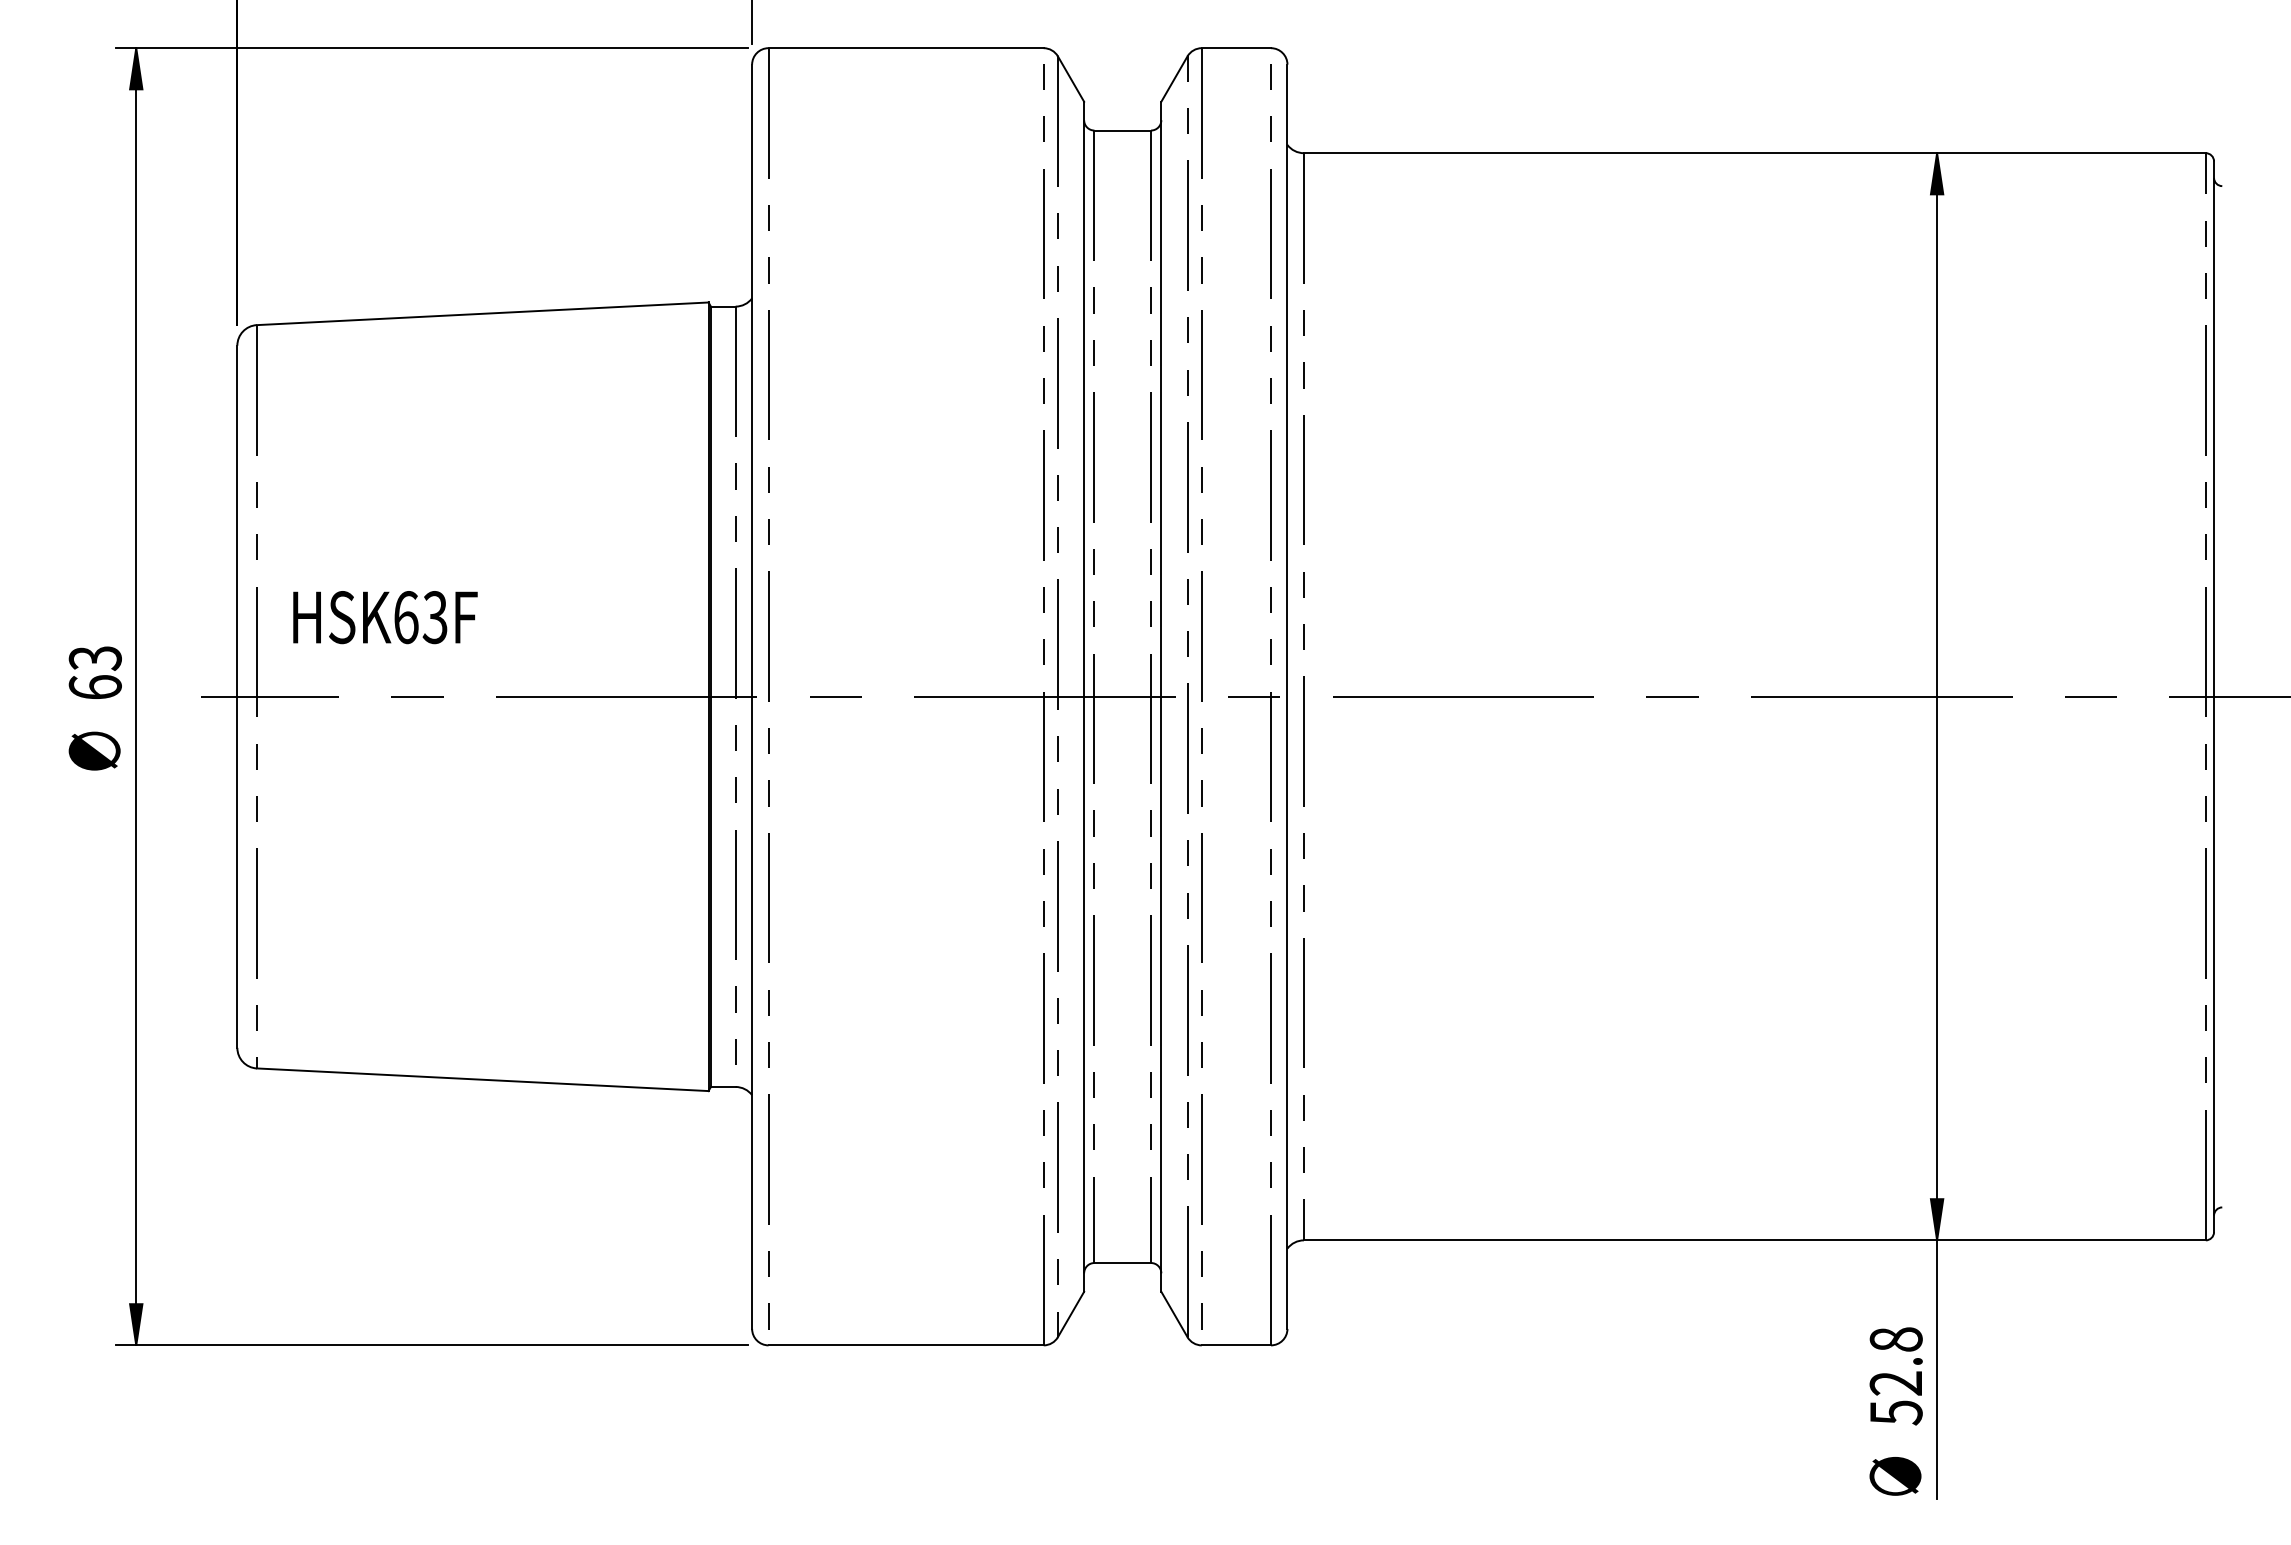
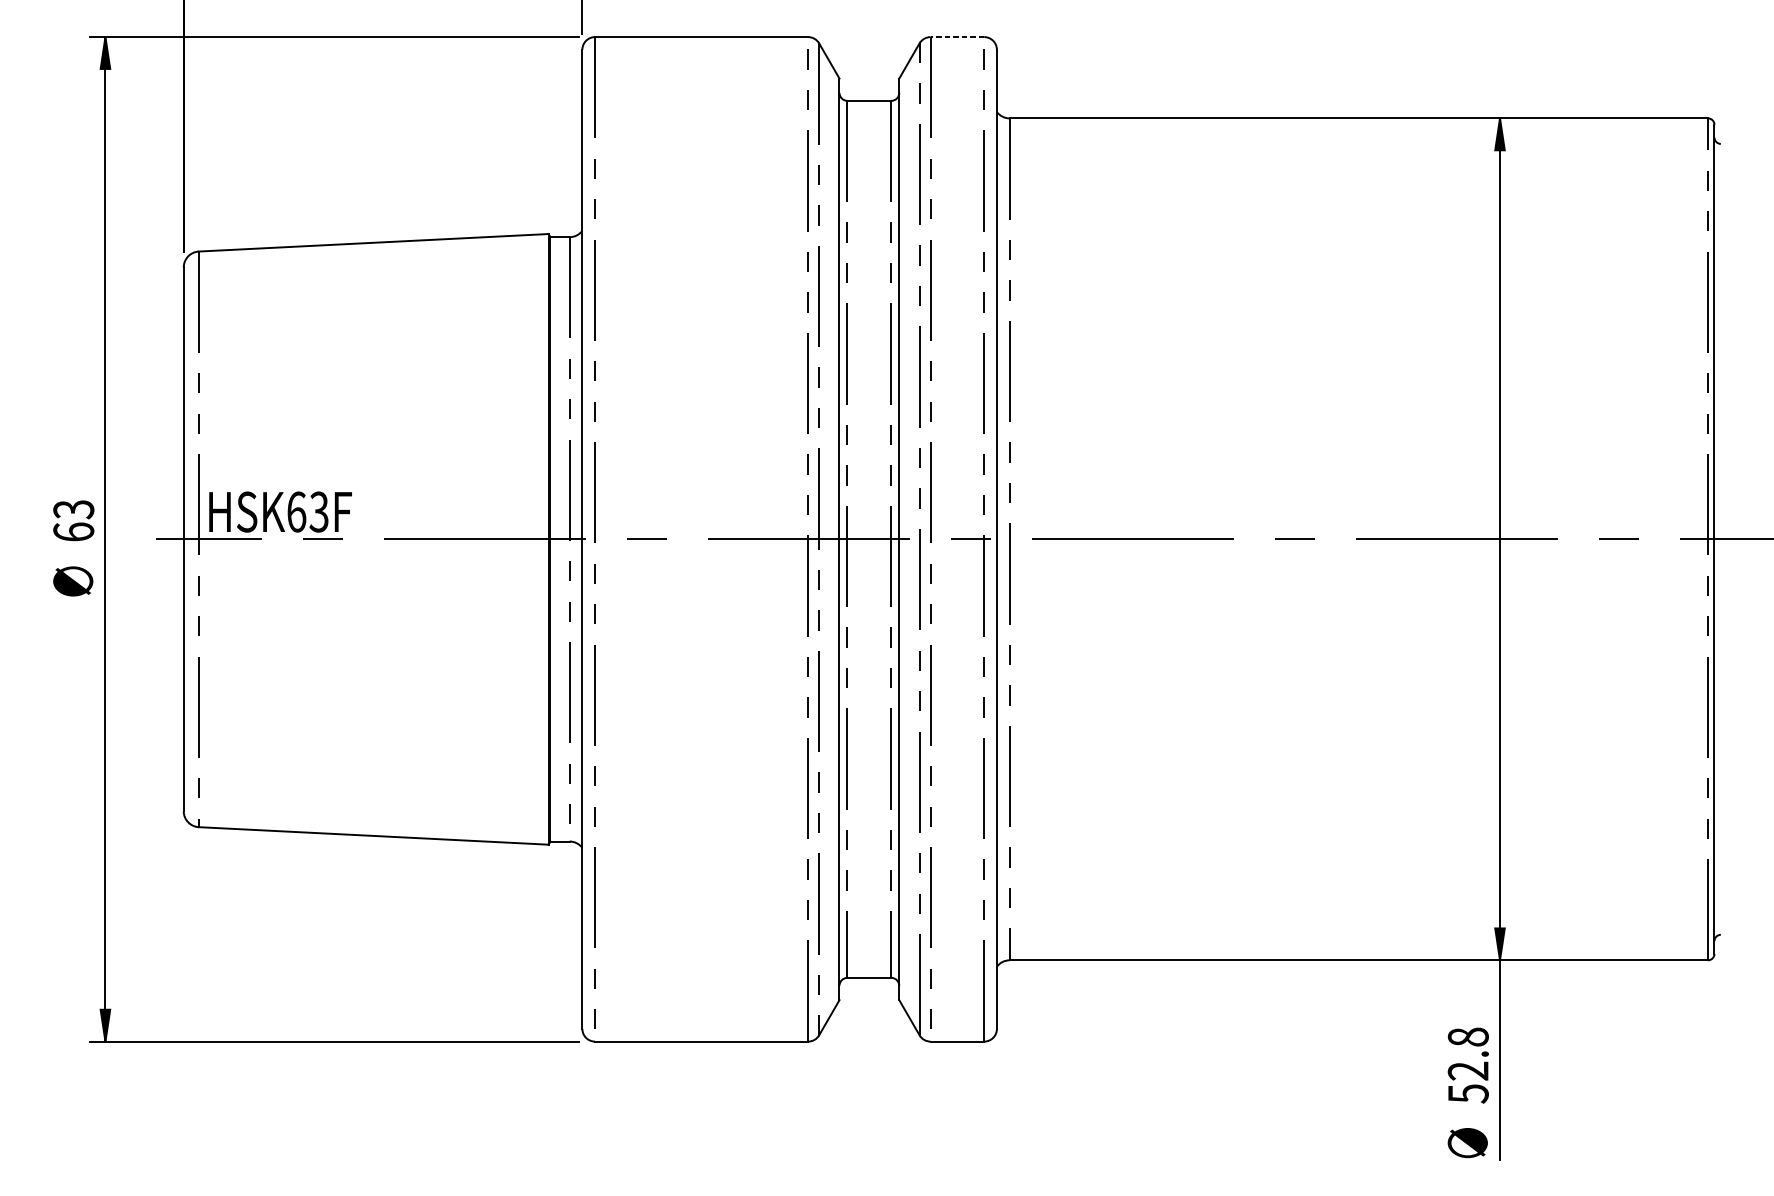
line: (1236, 48) -> (957, 37), solid -> dashed
text: (385, 617) -> (280, 512), moved

